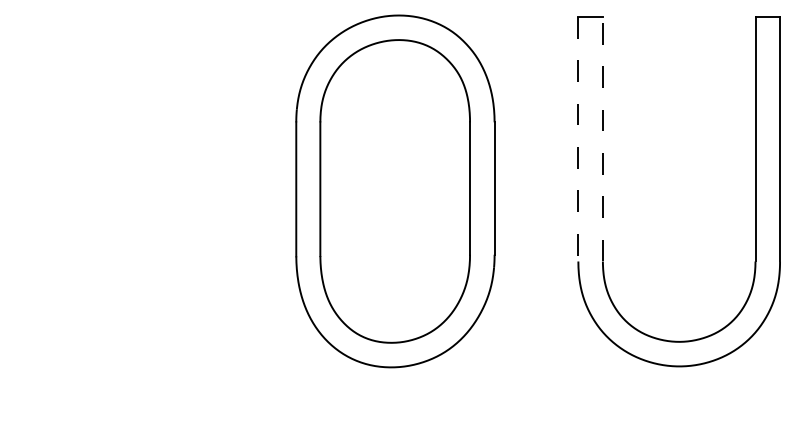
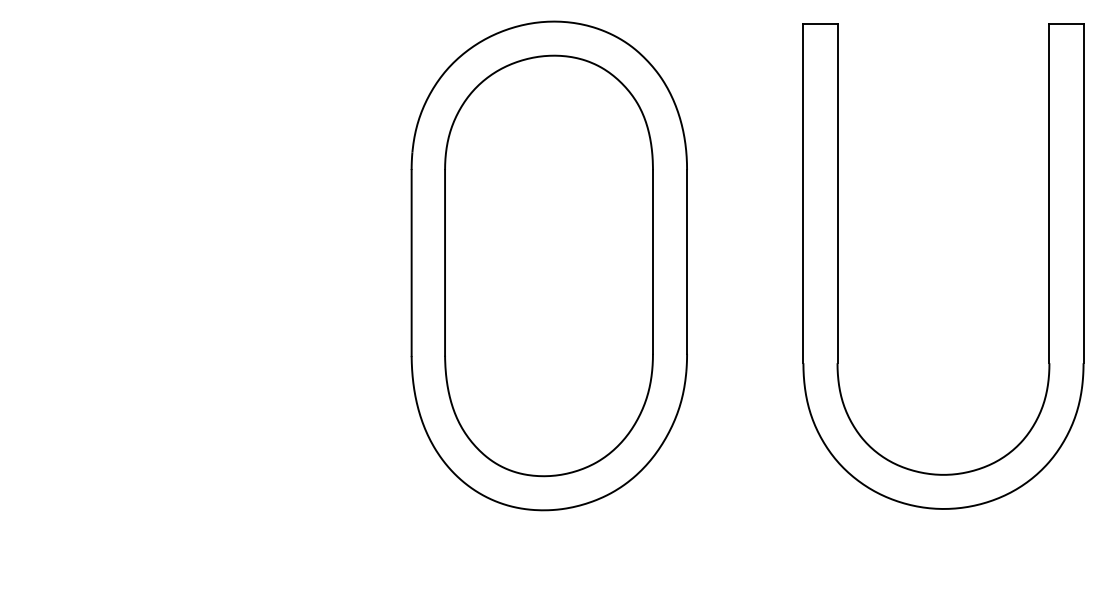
line: (578, 139) -> (803, 193), dashed -> solid
line: (602, 139) -> (837, 193), dashed -> solid

